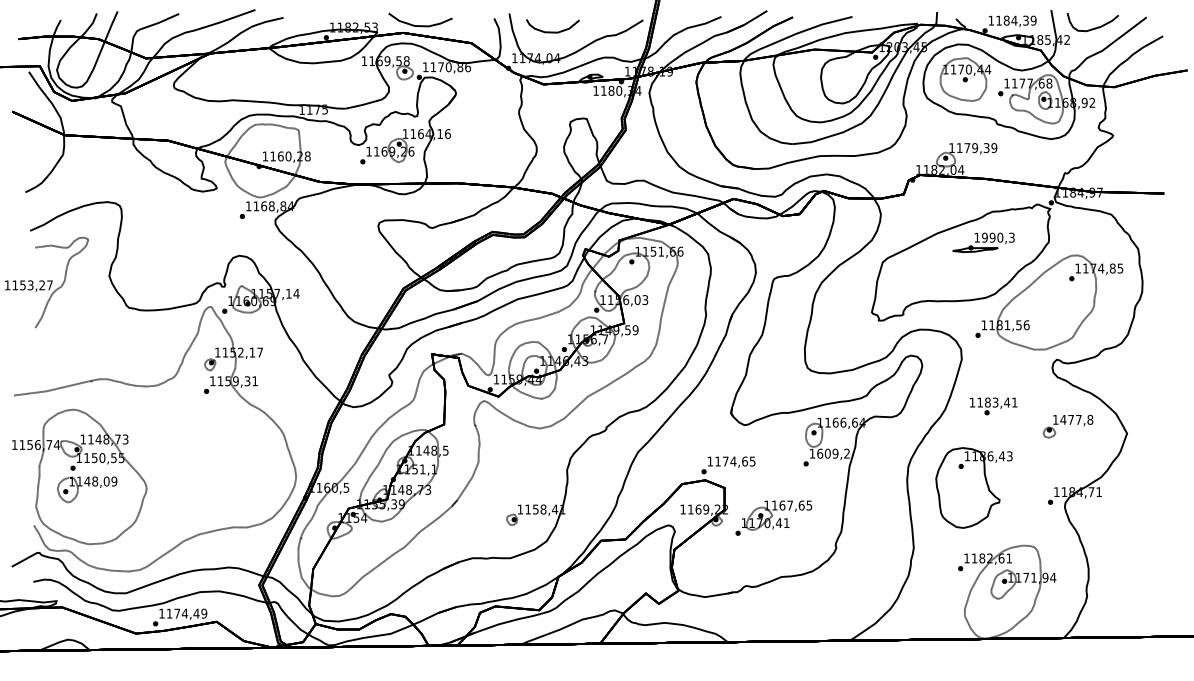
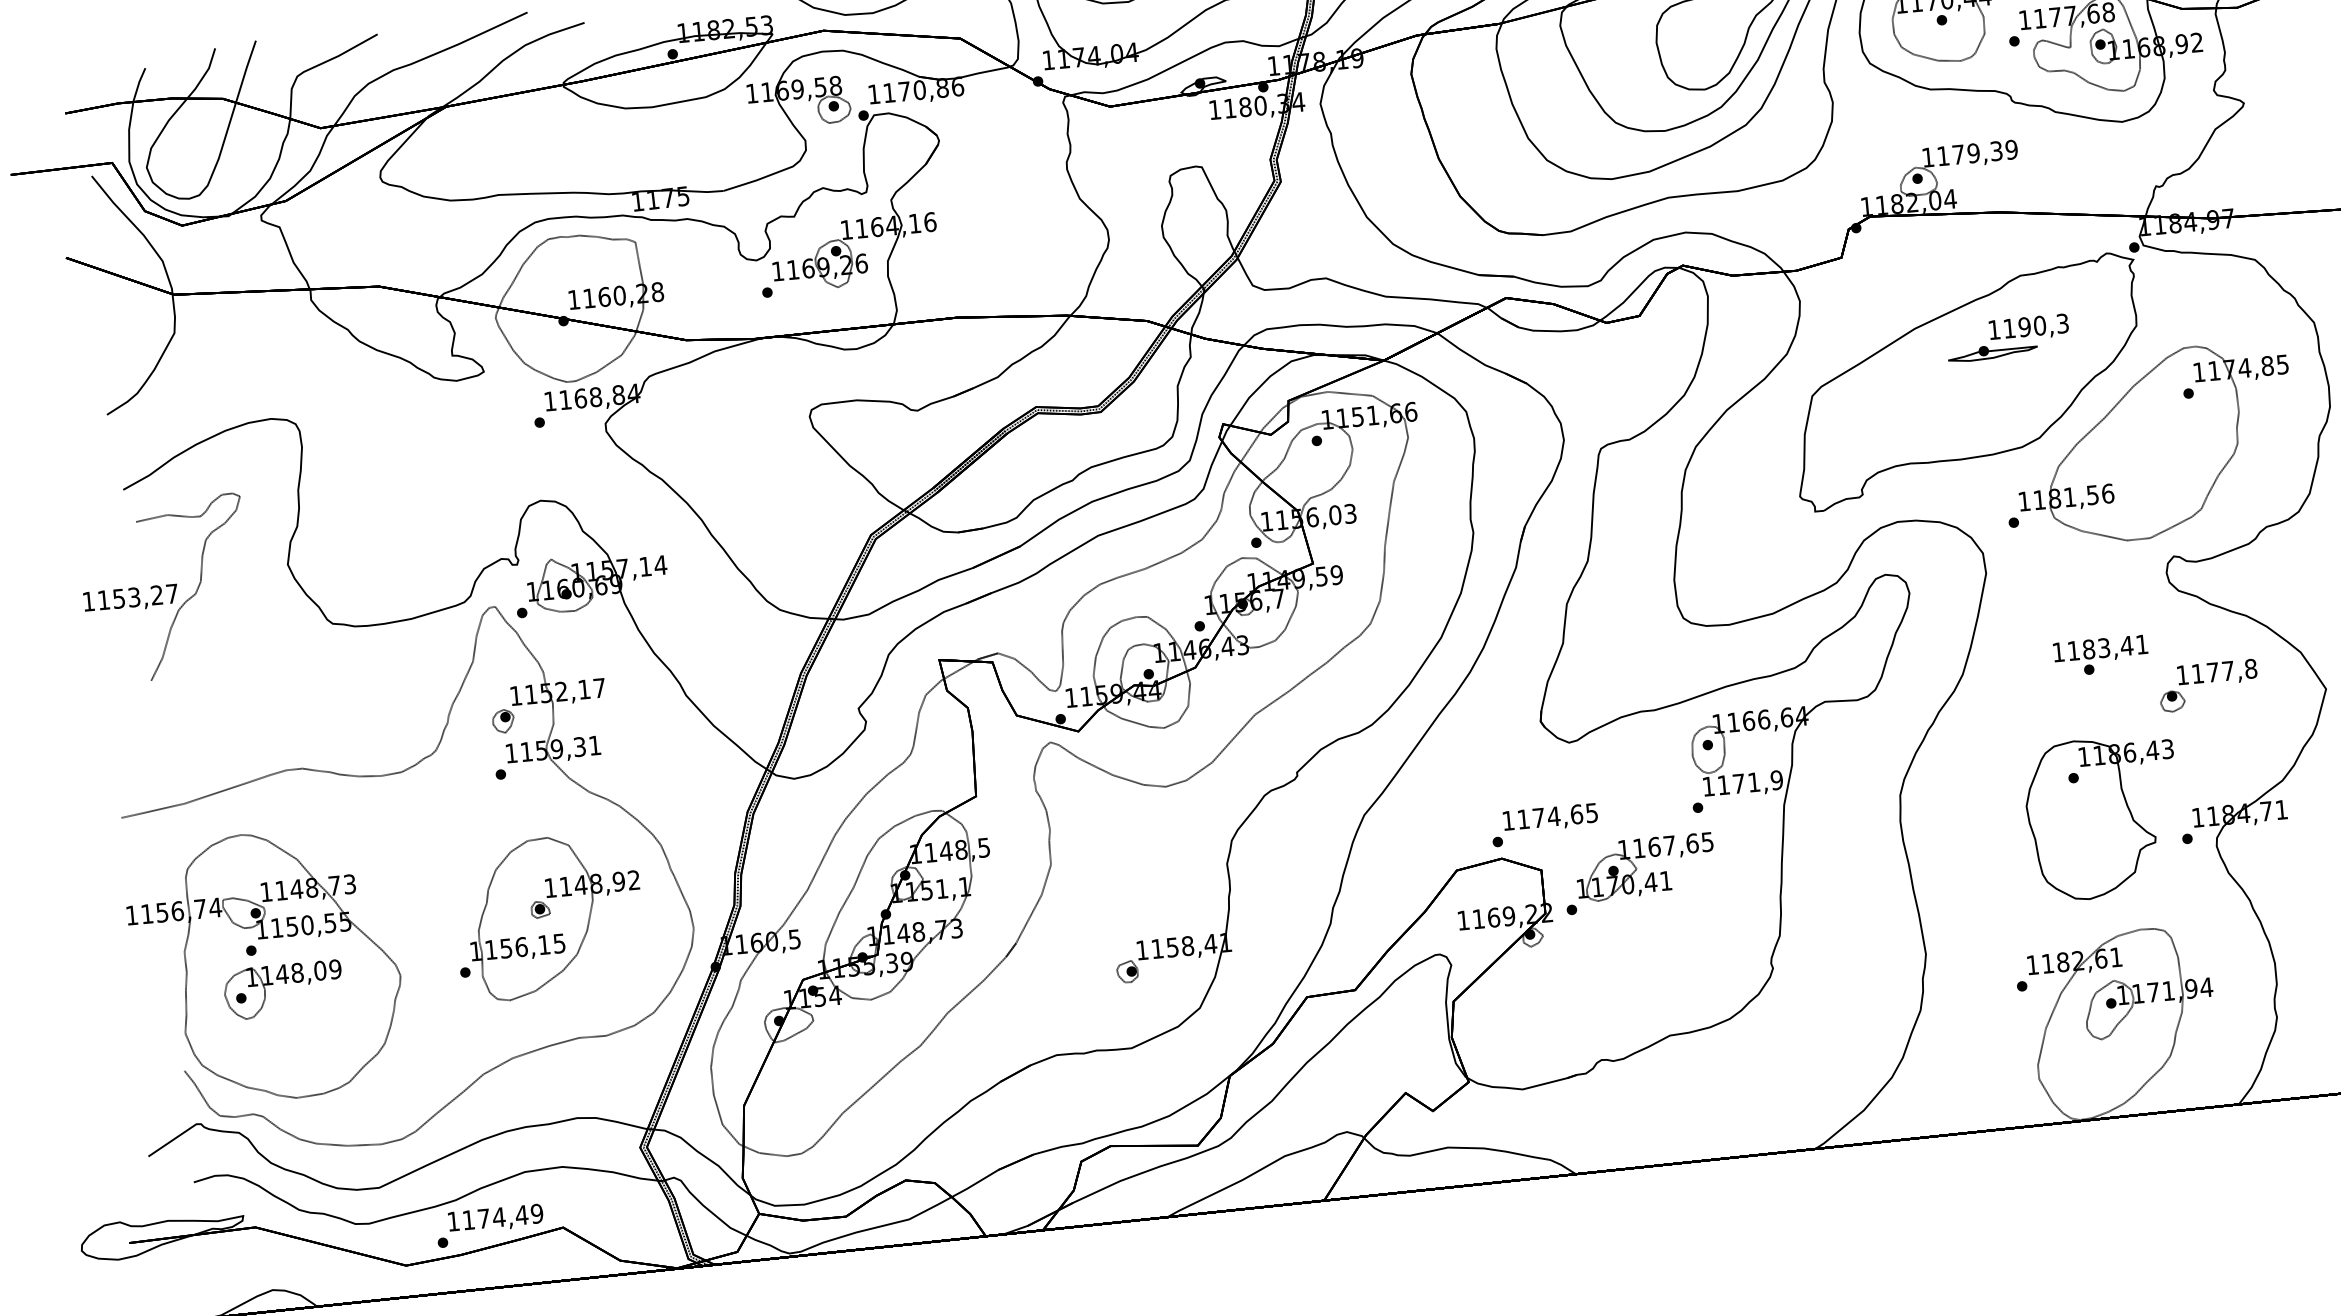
text: (984, 237) -> (2008, 328), 1990,3 -> 1190,3
text: (993, 406) -> (2100, 656), moved
text: (1063, 419) -> (2197, 673), 1477,8 -> 1177,8
text: (833, 453) -> (1750, 782), 1609,2 -> 1171,9
part: (224, 464) -> (549, 915), added
part: (973, 487) -> (2101, 817), moved
part: (773, 517) -> (1638, 872), moved

